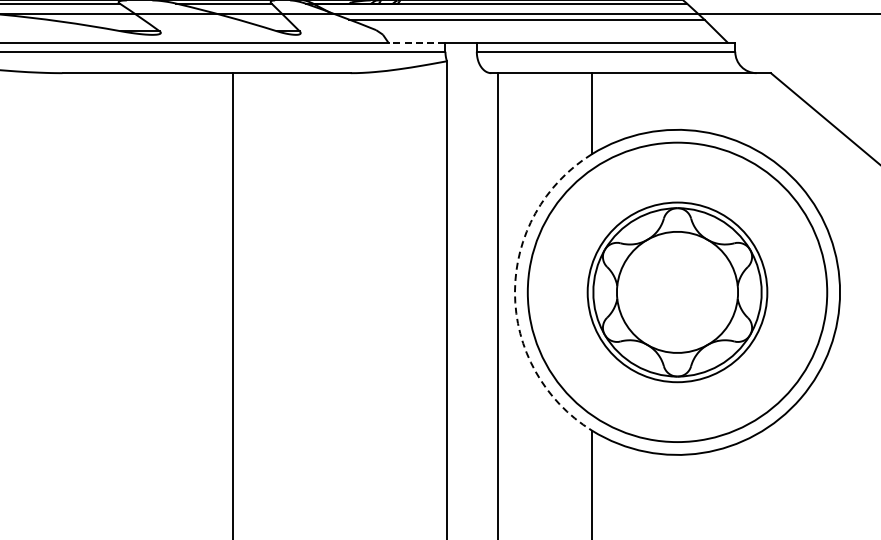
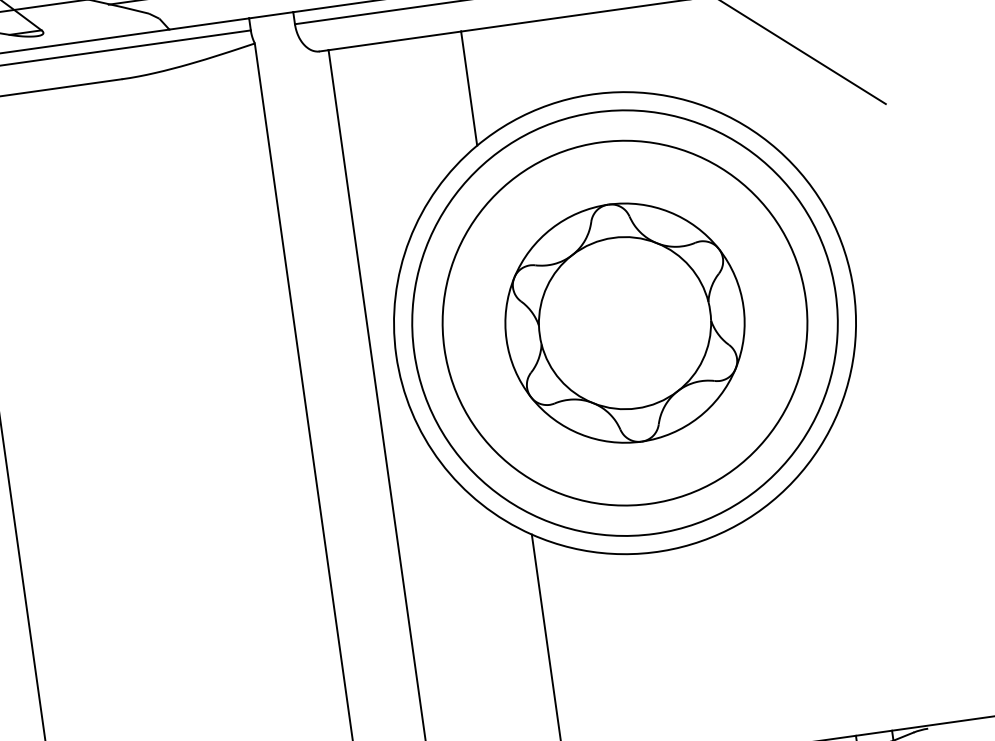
line: (416, 43) -> (208, 24), dashed -> solid
arc: (514, 292) -> (395, 355), dashed -> solid
circle: (677, 292) -> (625, 323), size x1.43

